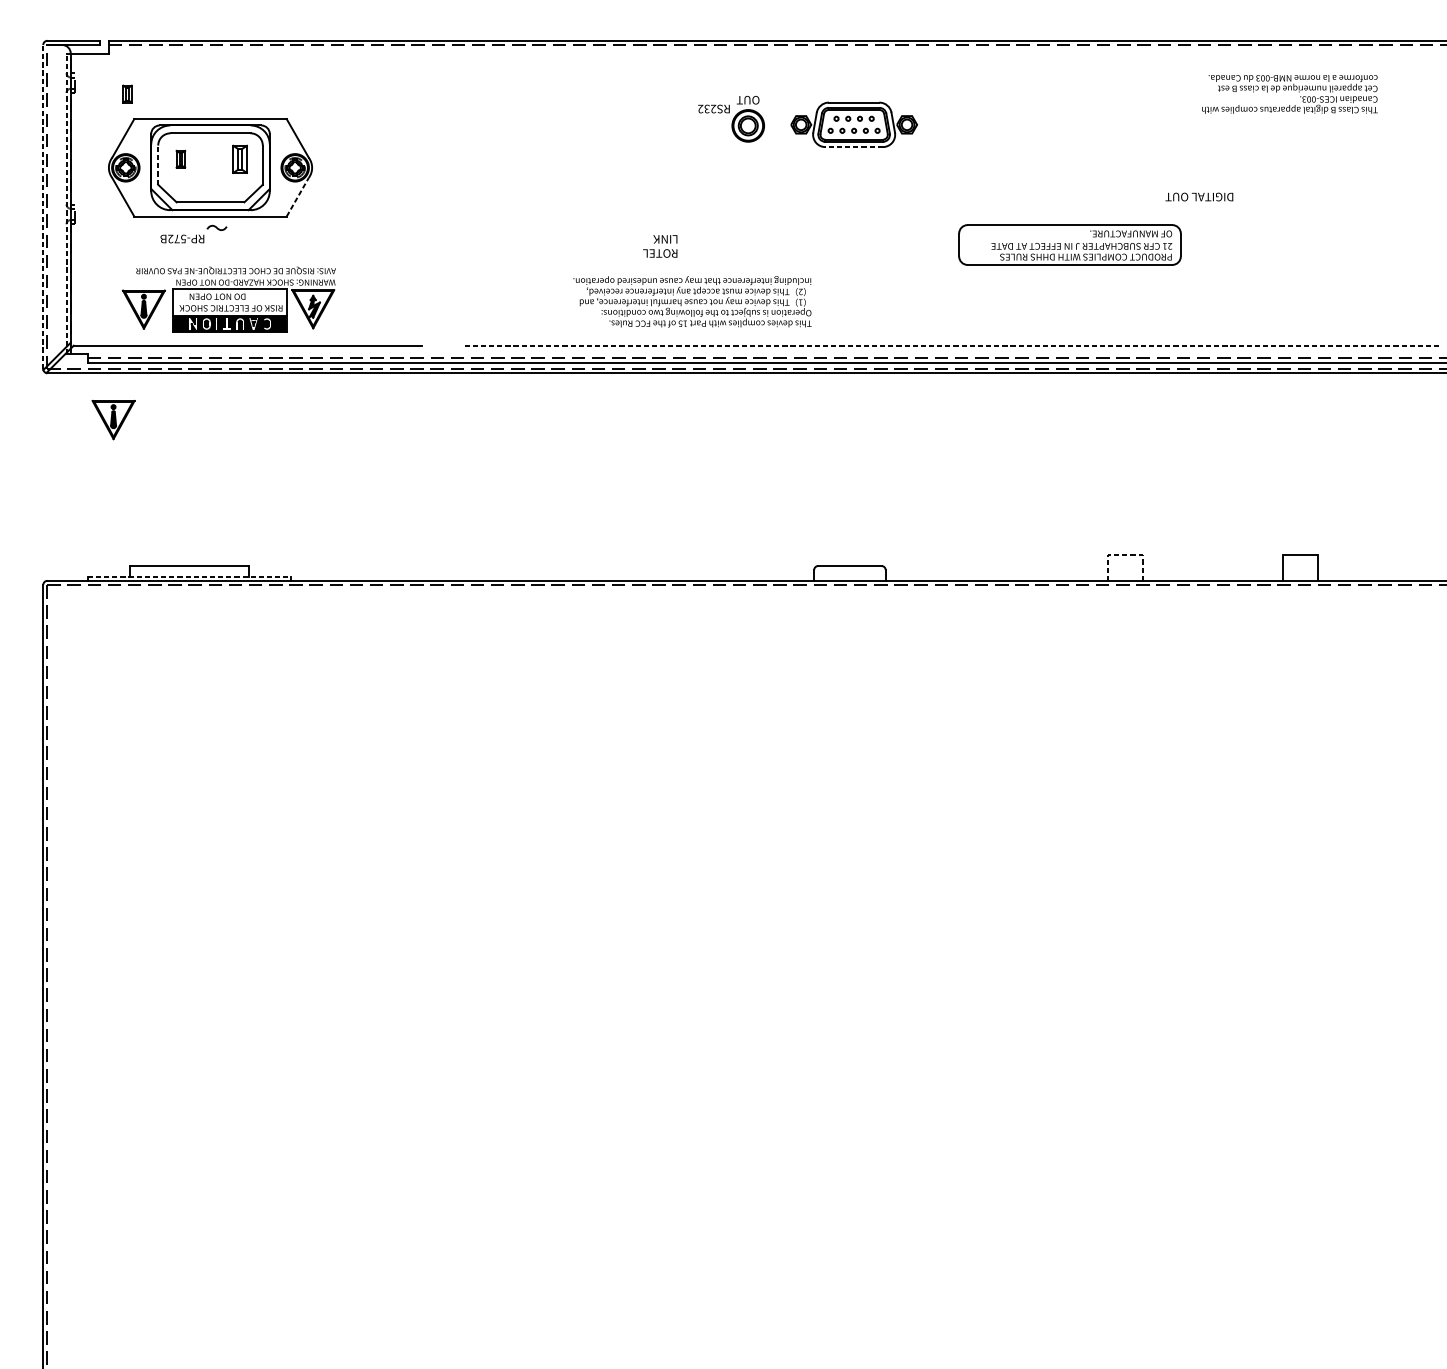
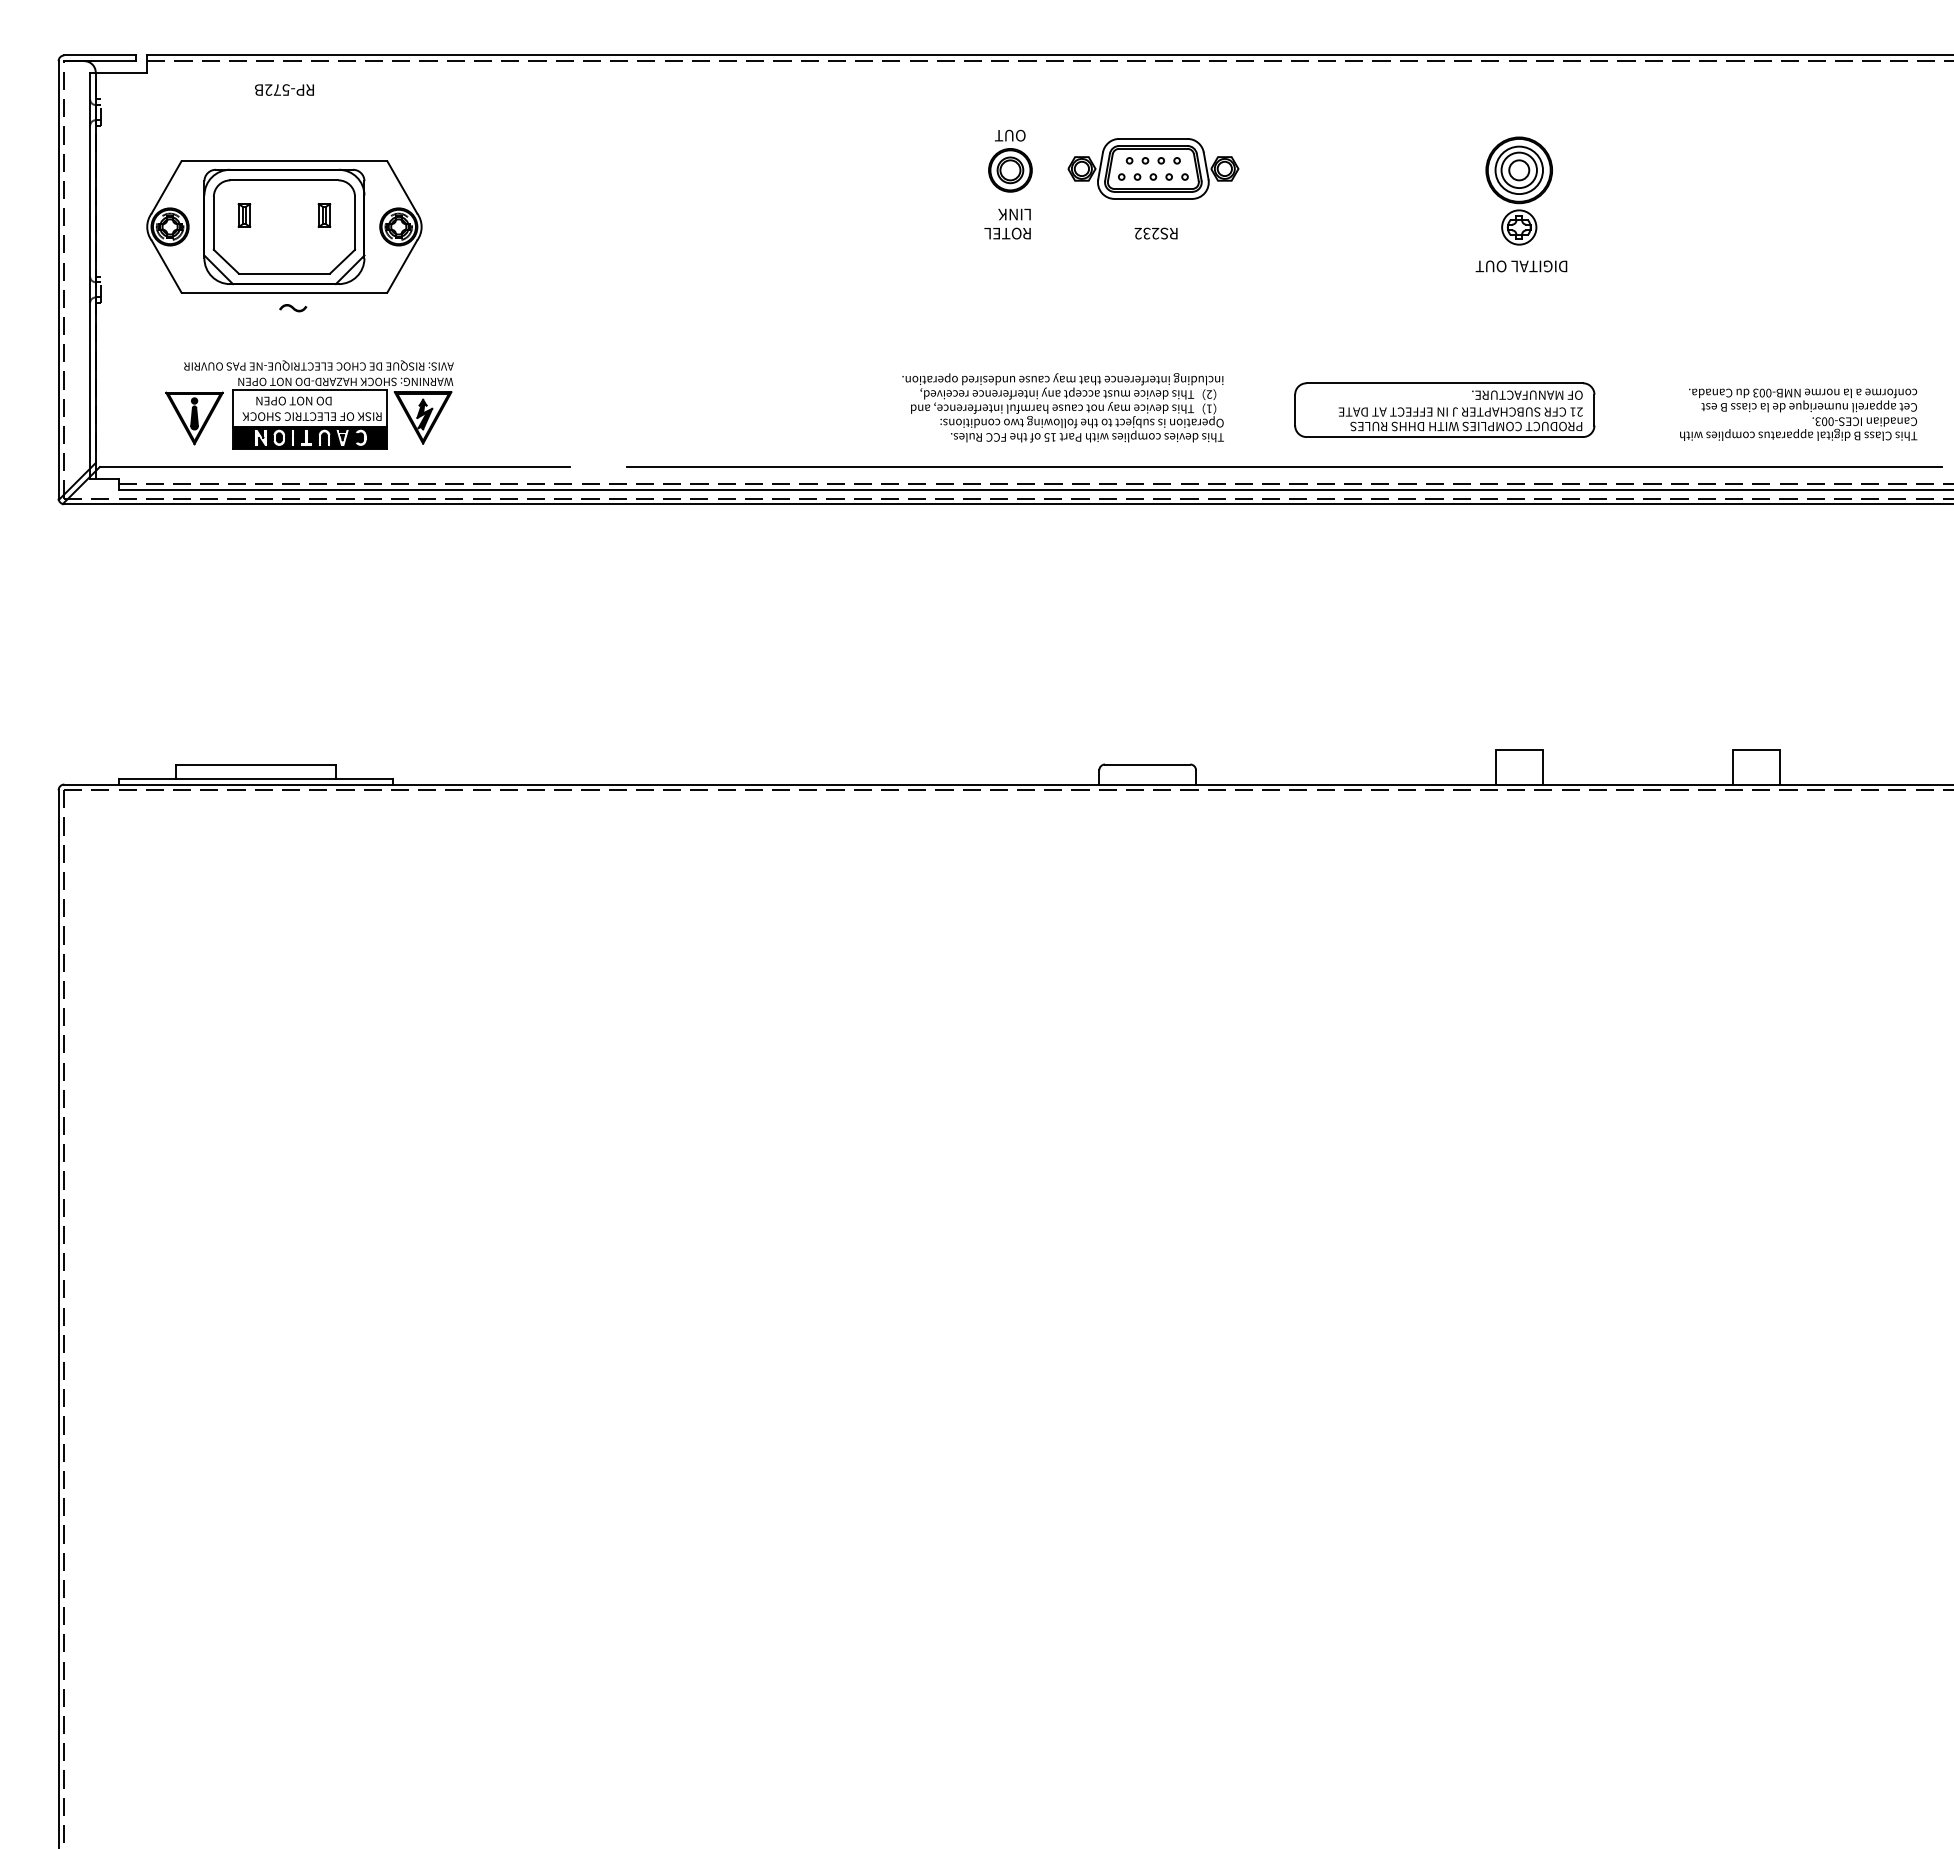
part: (127, 94) -> (172, 127), removed
text: (1289, 94) -> (1798, 414), moved
text: (713, 108) -> (1155, 233), moved
part: (1124, 140) -> (1518, 190), added
line: (854, 146) -> (1153, 198), dashed -> solid
part: (240, 159) -> (324, 215), size x0.62
line: (157, 164) -> (213, 222), dashed -> solid
line: (297, 197) -> (402, 266), dashed -> solid
text: (1199, 197) -> (1521, 266), moved
line: (66, 203) -> (90, 275), dashed -> solid
line: (43, 206) -> (58, 279), dashed -> solid
text: (182, 238) -> (284, 89), moved
part: (1069, 244) -> (1444, 409), moved
text: (660, 246) -> (1007, 223), moved
text: (692, 301) -> (1062, 407), moved
line: (952, 346) -> (1285, 467), dashed -> solid
part: (113, 420) -> (153, 567), removed
line: (1125, 555) -> (1519, 750), dashed -> solid
line: (189, 576) -> (256, 778), dashed -> solid

